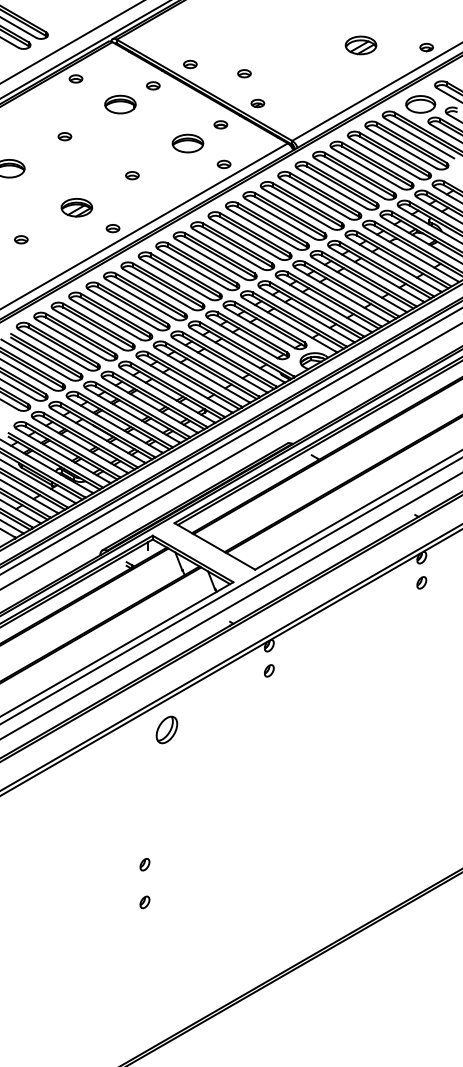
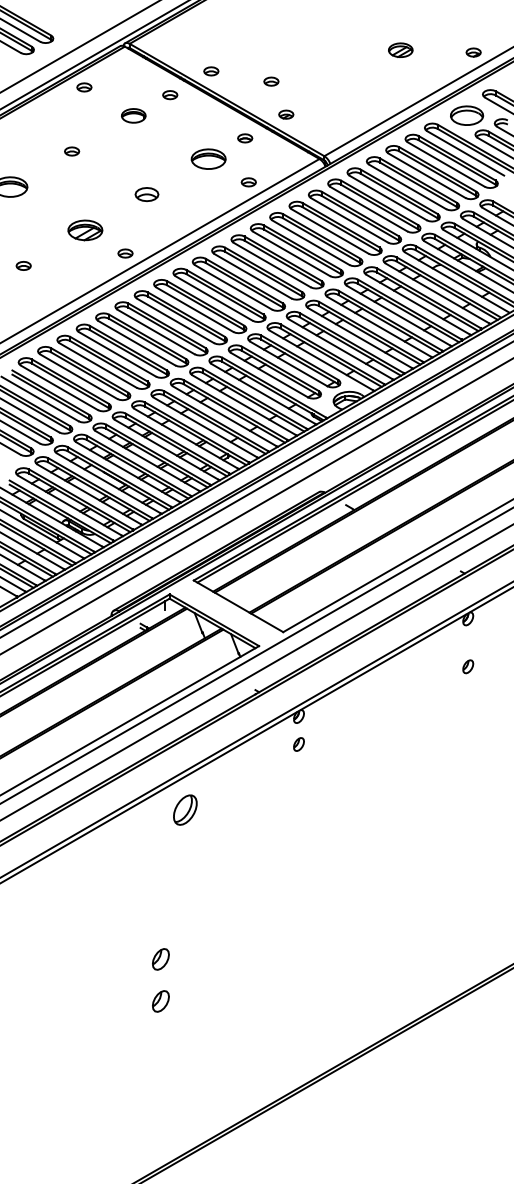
part: (360, 45) -> (400, 50), size x0.7
part: (120, 104) -> (133, 115), size x0.7
part: (132, 175) -> (147, 194), size x1.6
part: (421, 582) -> (467, 666), moved
part: (144, 864) -> (160, 959), size x1.6
part: (144, 902) -> (160, 1001), size x1.6

